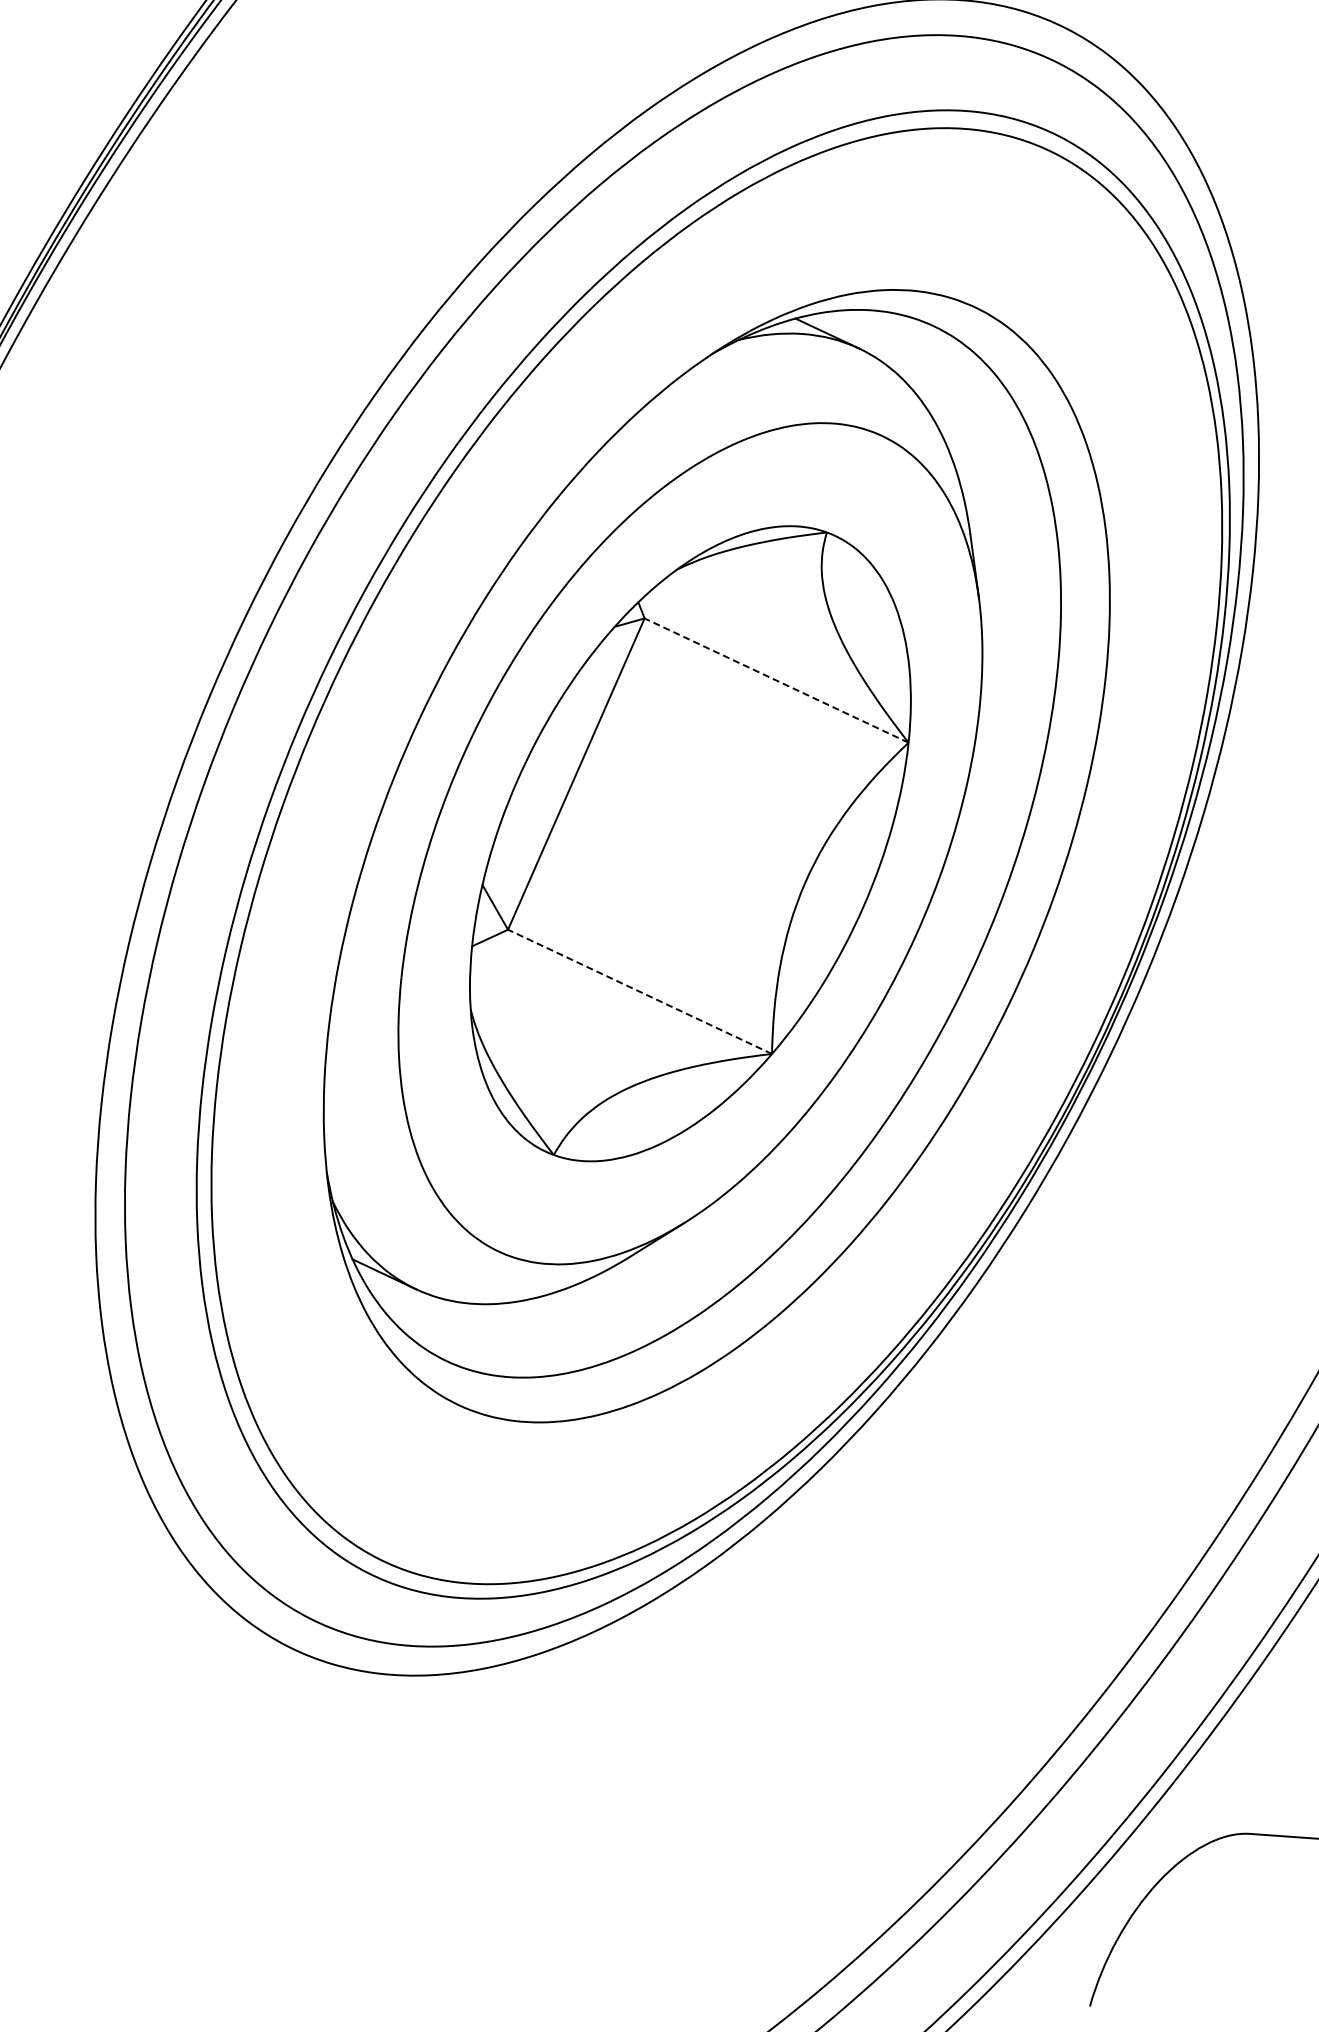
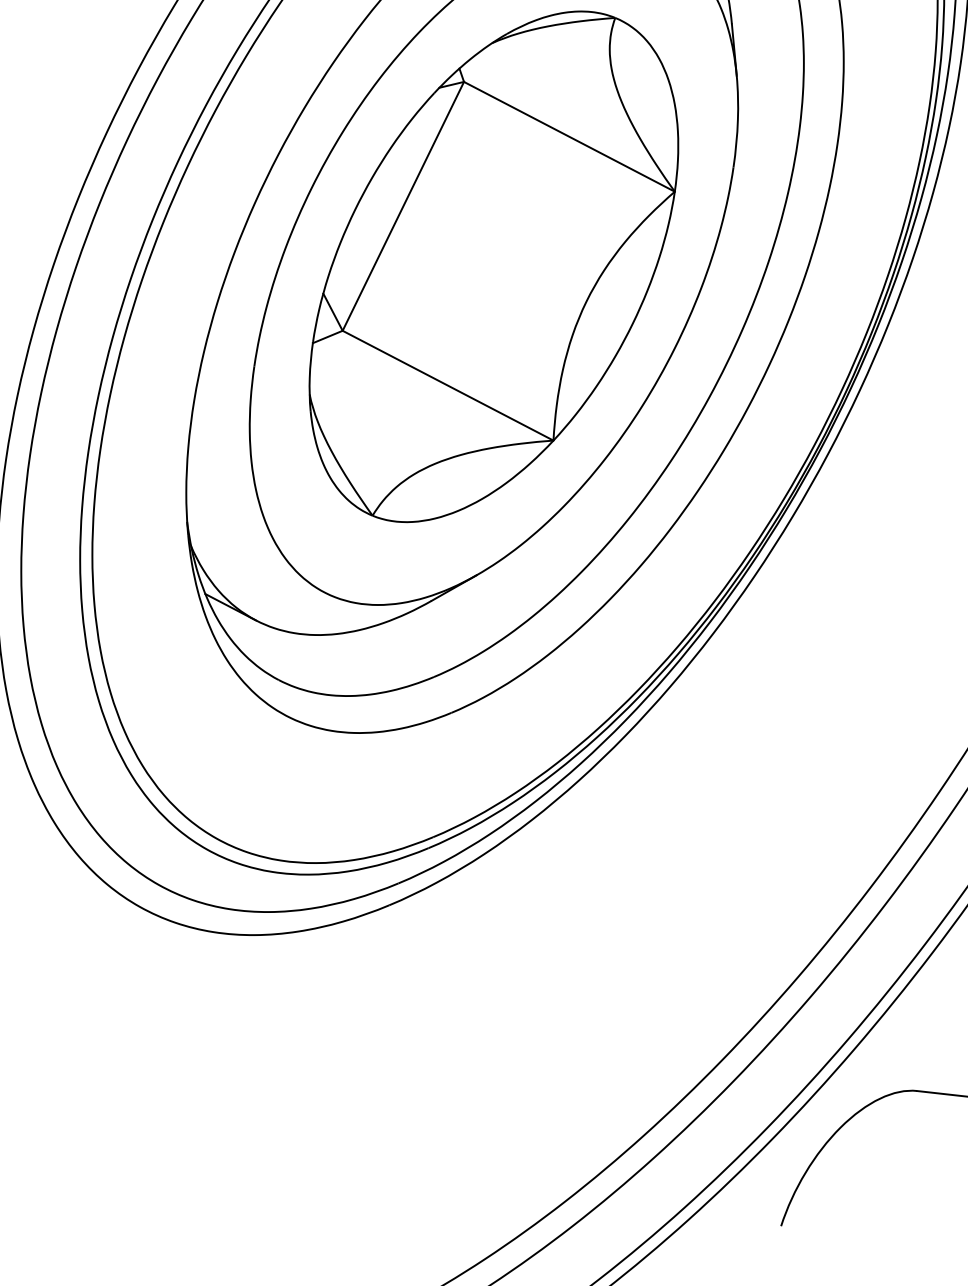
line: (776, 680) -> (569, 136), dashed -> solid
line: (640, 991) -> (448, 385), dashed -> solid

